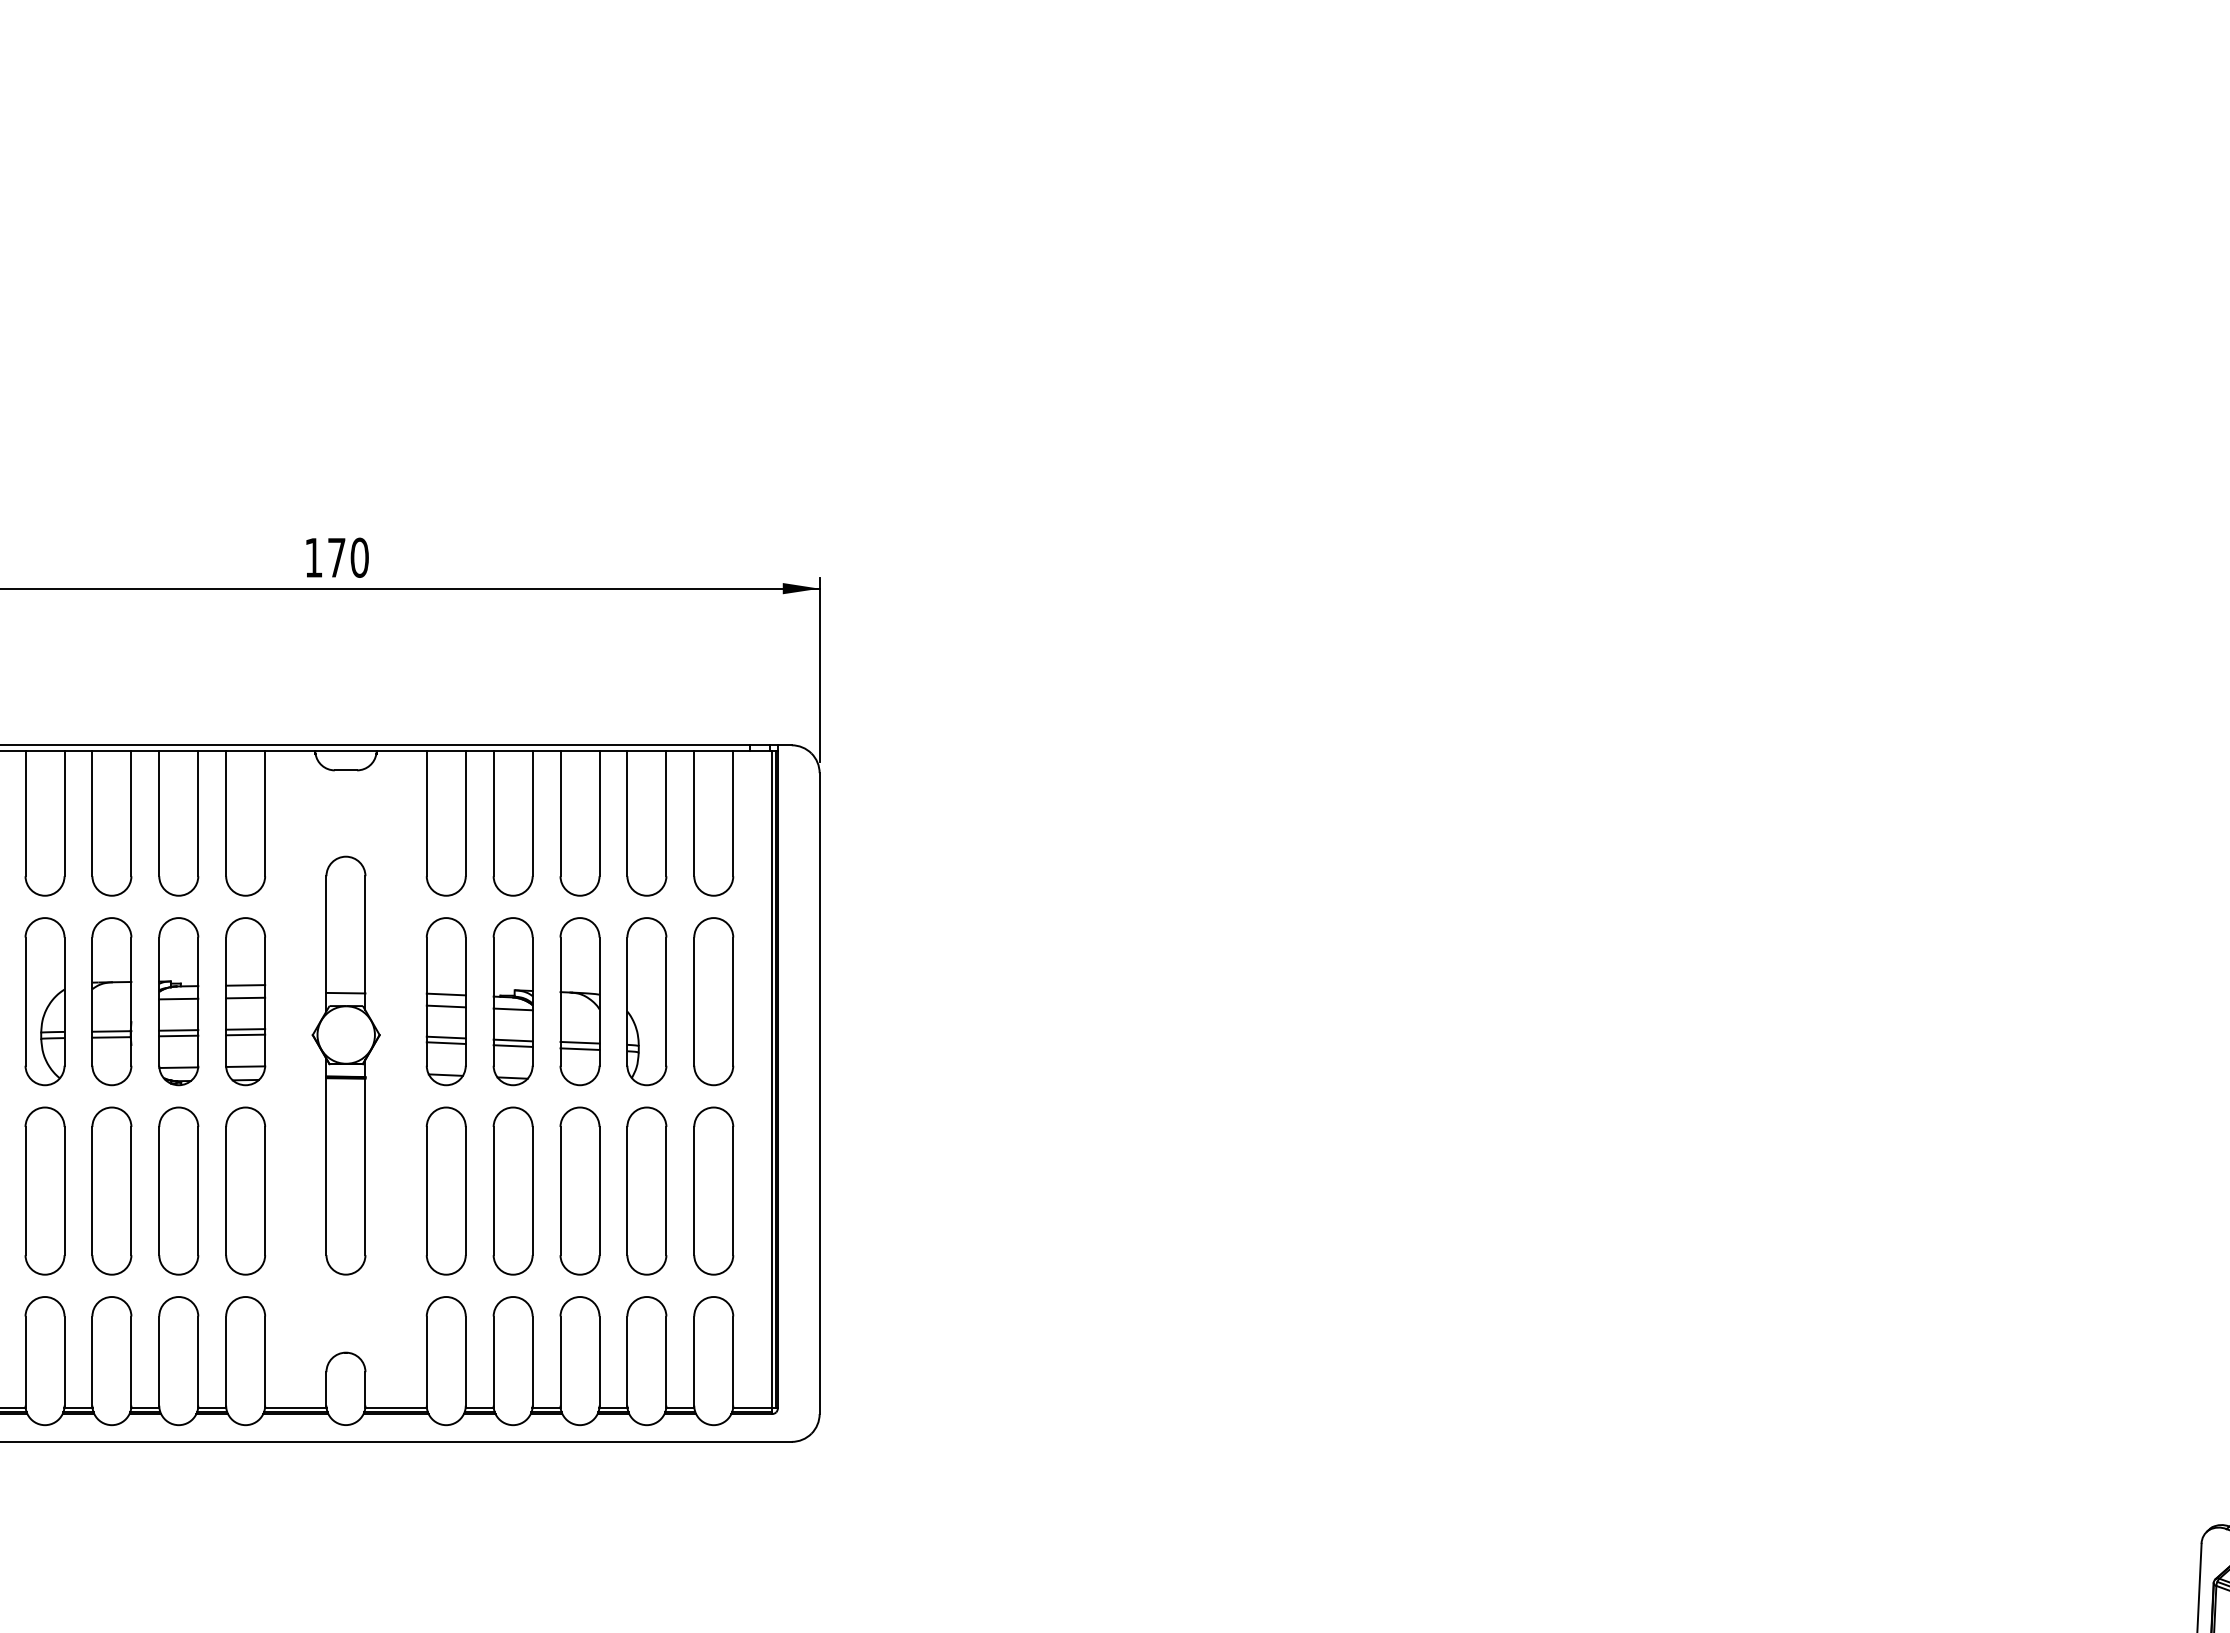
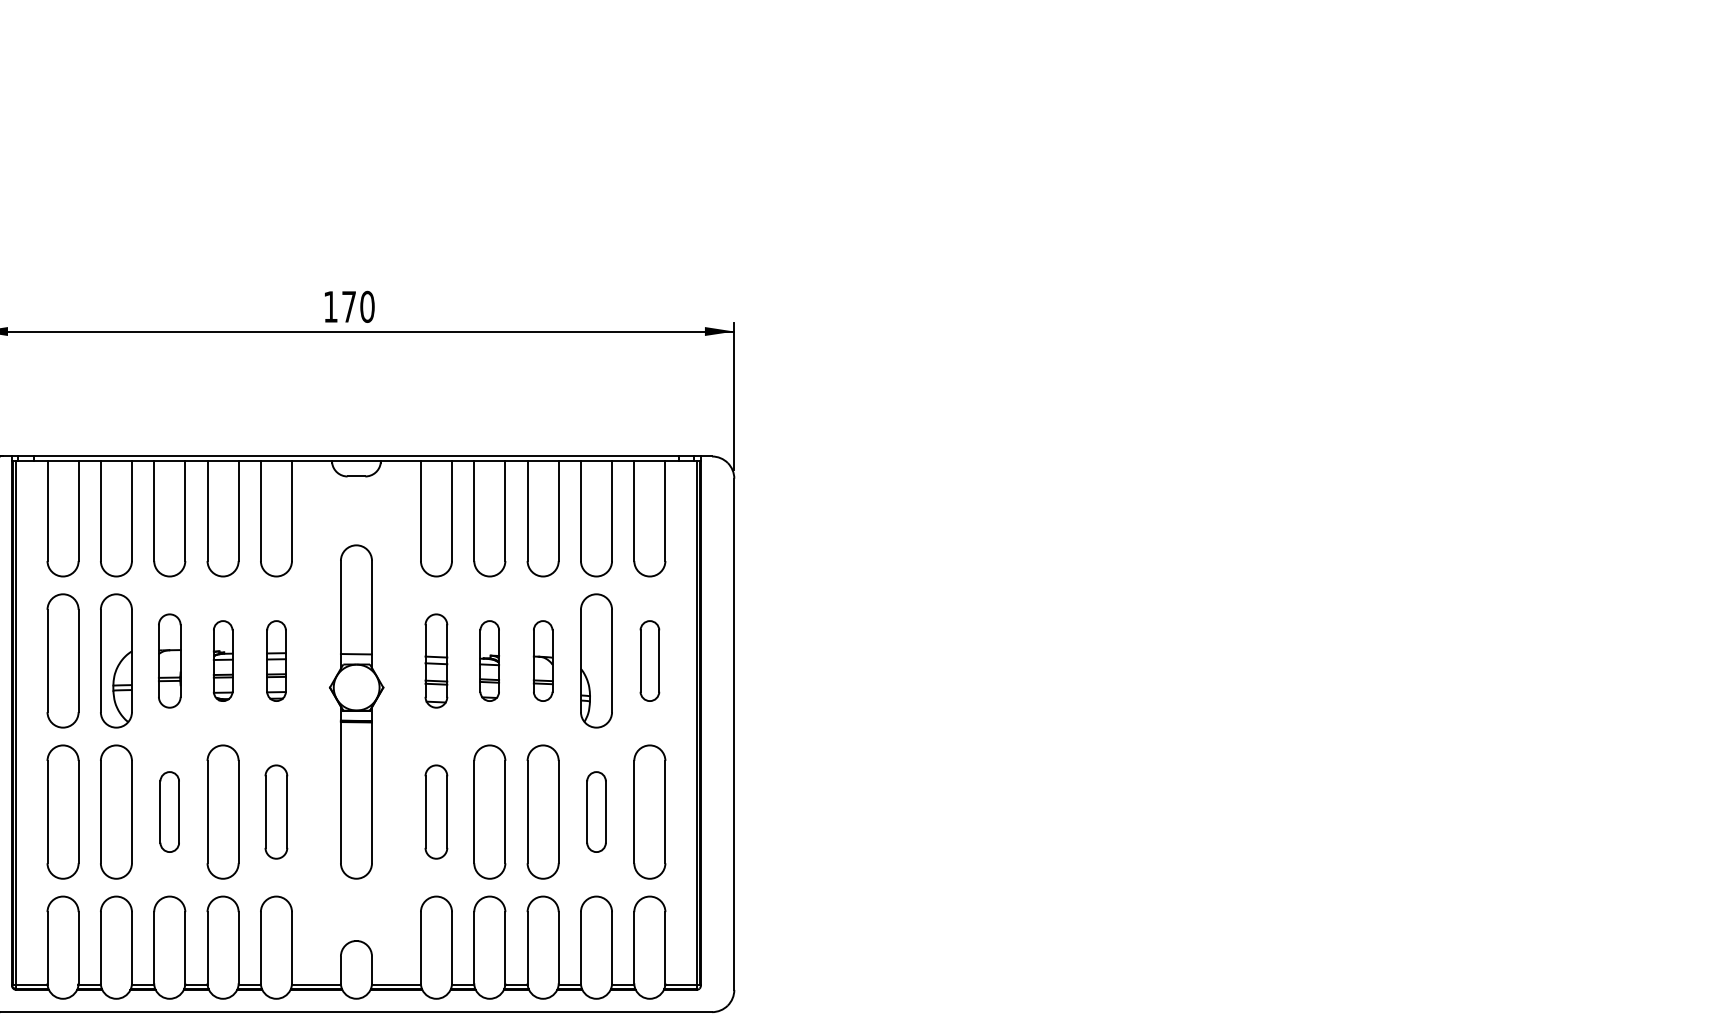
part: (111, 1001) -> (169, 660), size x0.7
part: (178, 1001) -> (222, 660), size x0.6
part: (245, 1001) -> (276, 660), size x0.6
part: (445, 1001) -> (435, 660), size x0.7
part: (512, 1001) -> (489, 660), size x0.6
part: (579, 1001) -> (542, 660), size x0.6
part: (713, 1001) -> (649, 660), size x0.6
part: (111, 1190) -> (169, 811), size x0.6
part: (245, 1190) -> (276, 811), size x0.7
part: (445, 1190) -> (435, 811), size x0.7
part: (646, 1190) -> (596, 811), size x0.6

